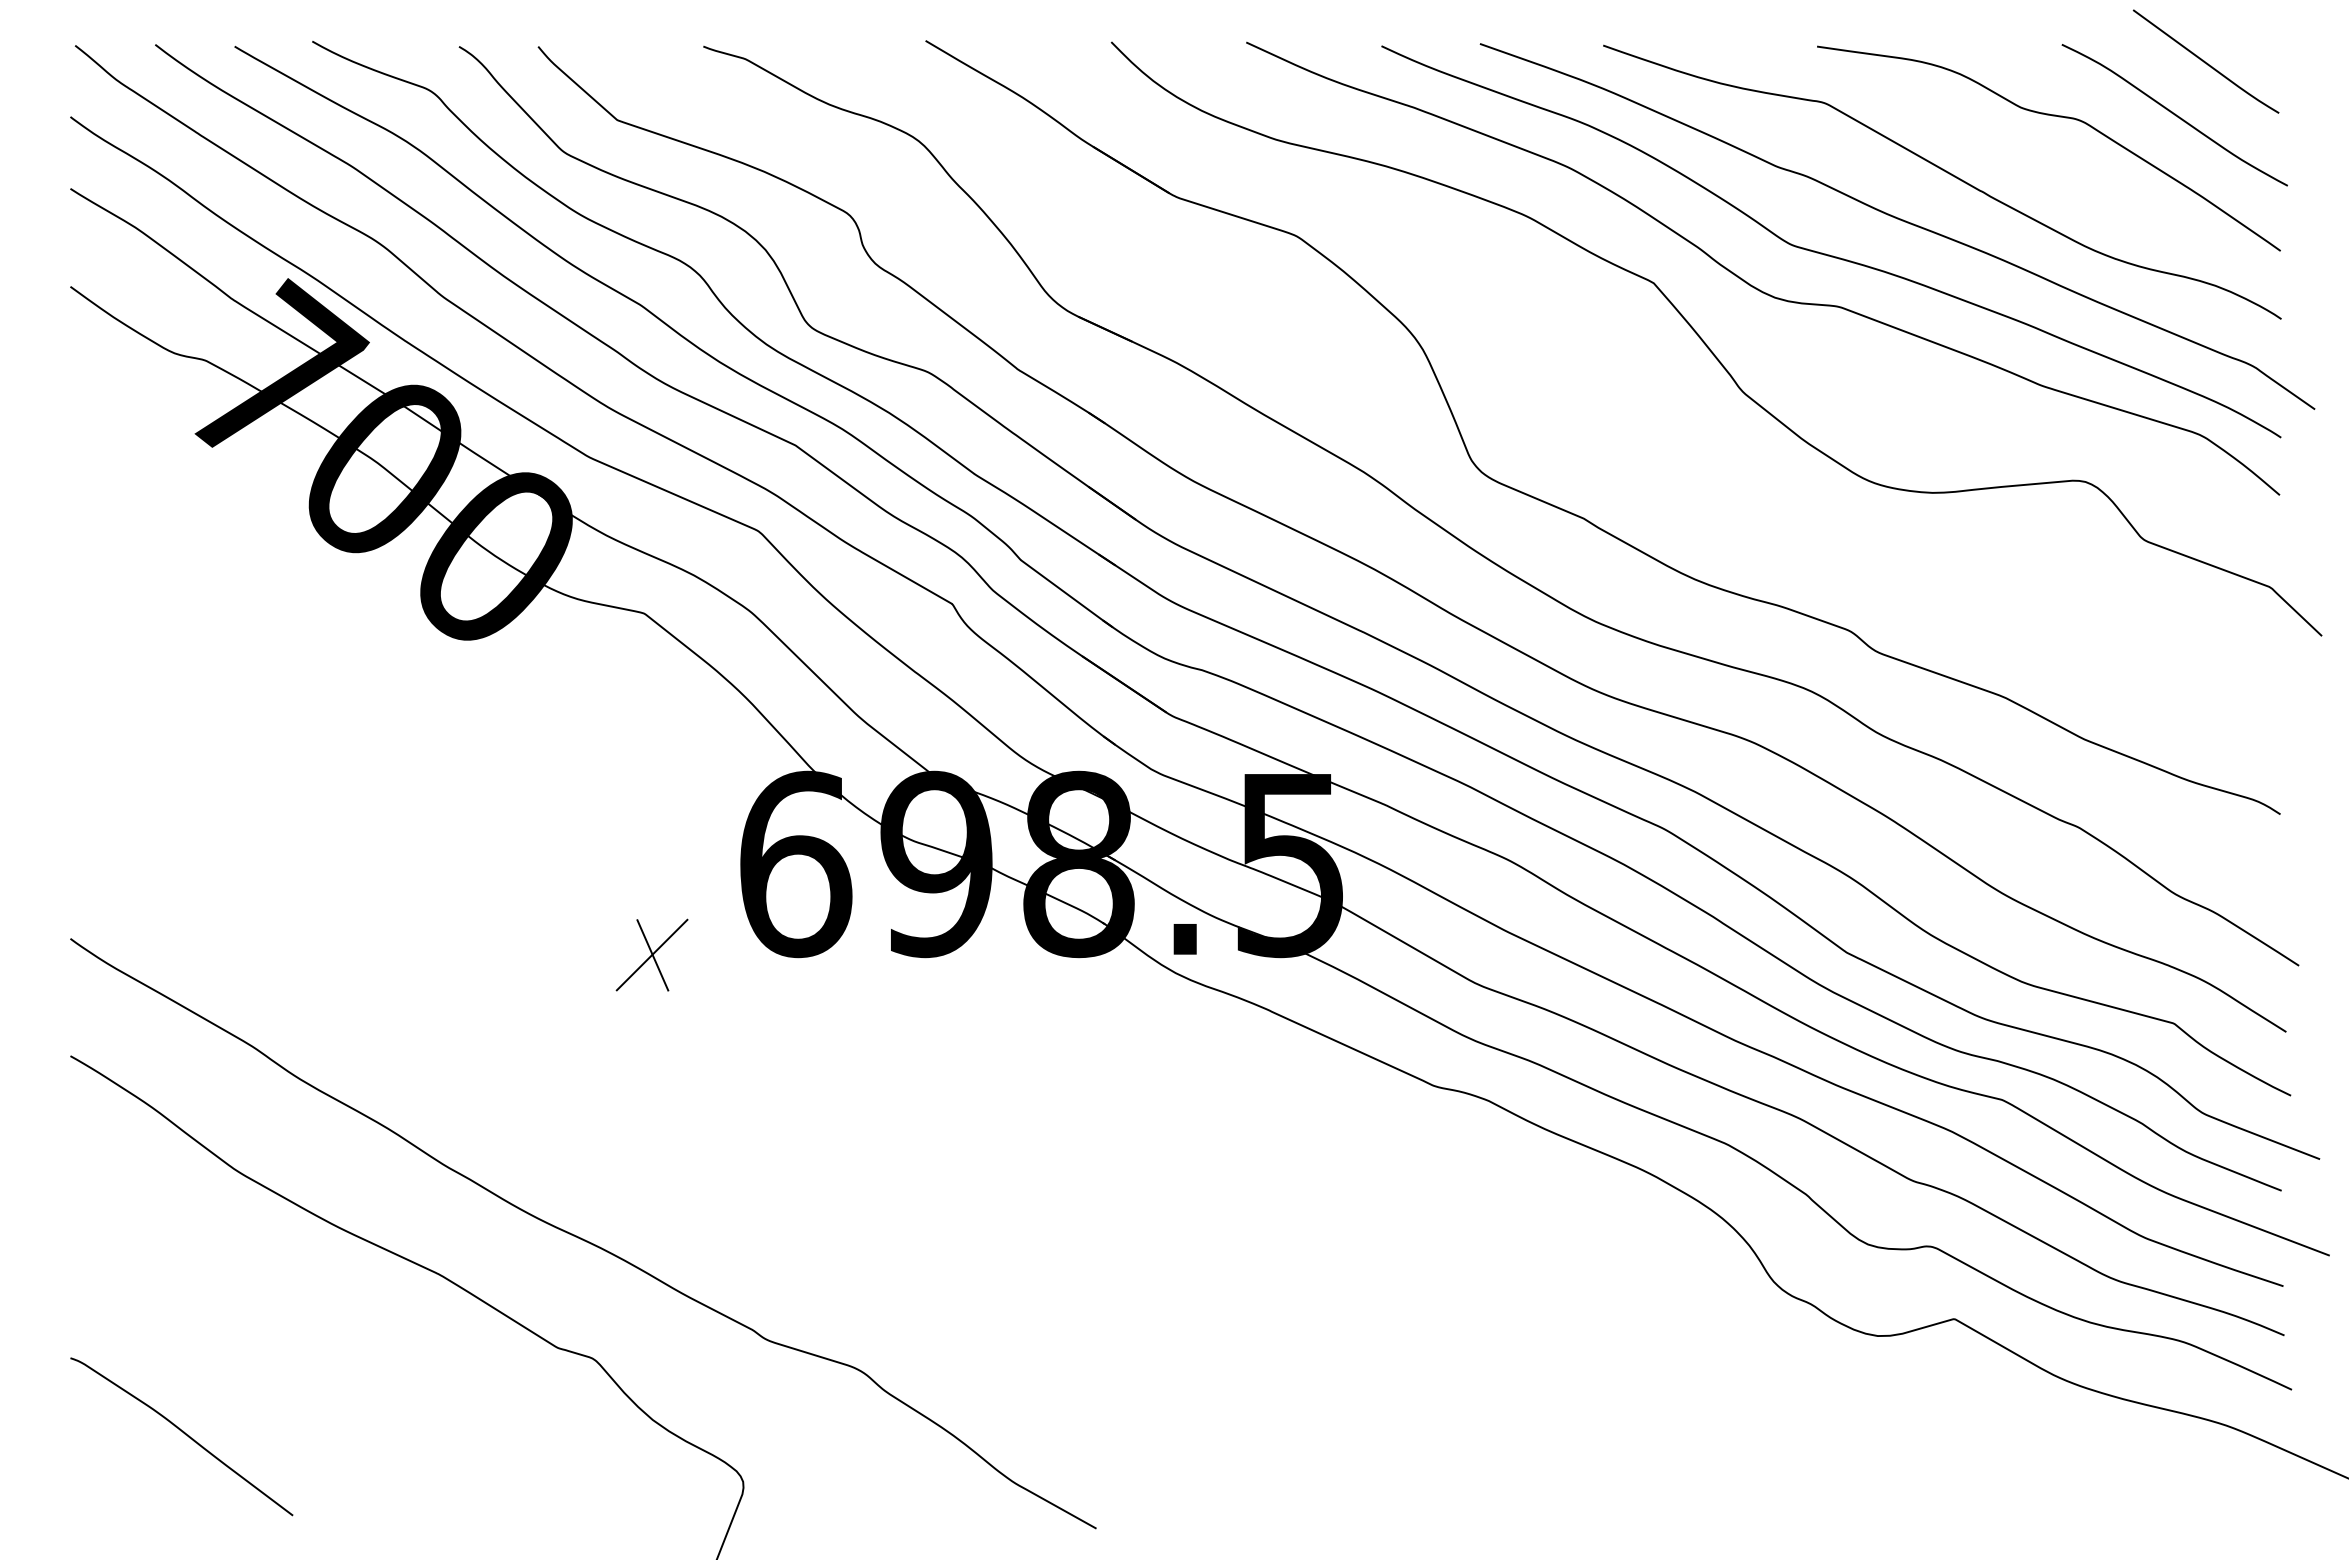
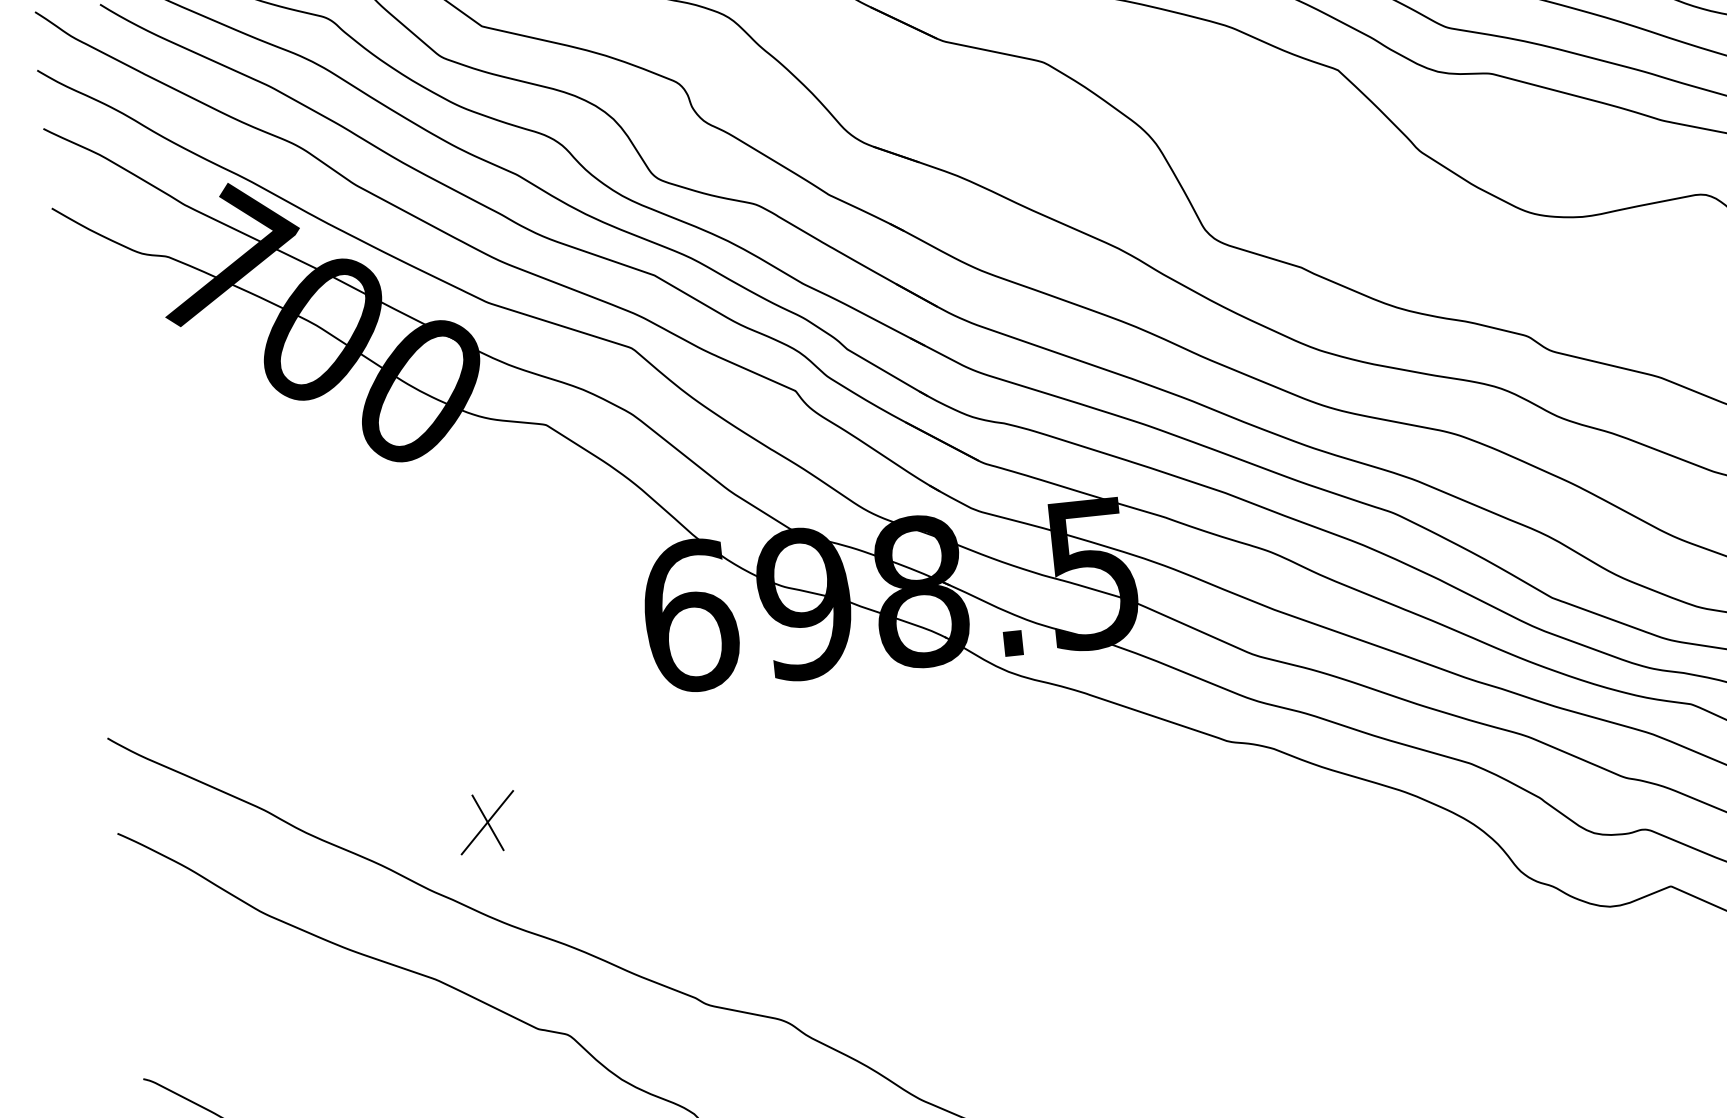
part: (651, 954) -> (486, 822), moved

